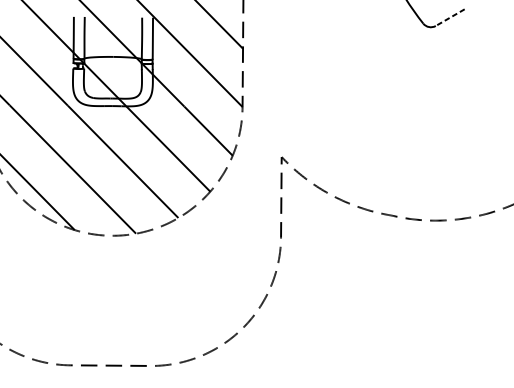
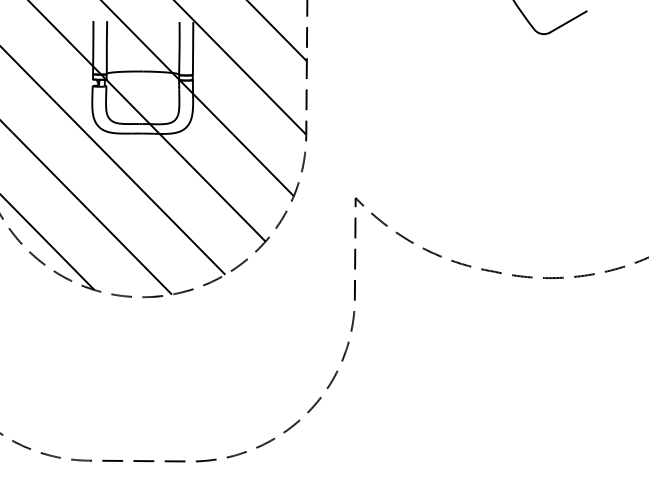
line: (449, 18) -> (567, 22), dashed -> solid

